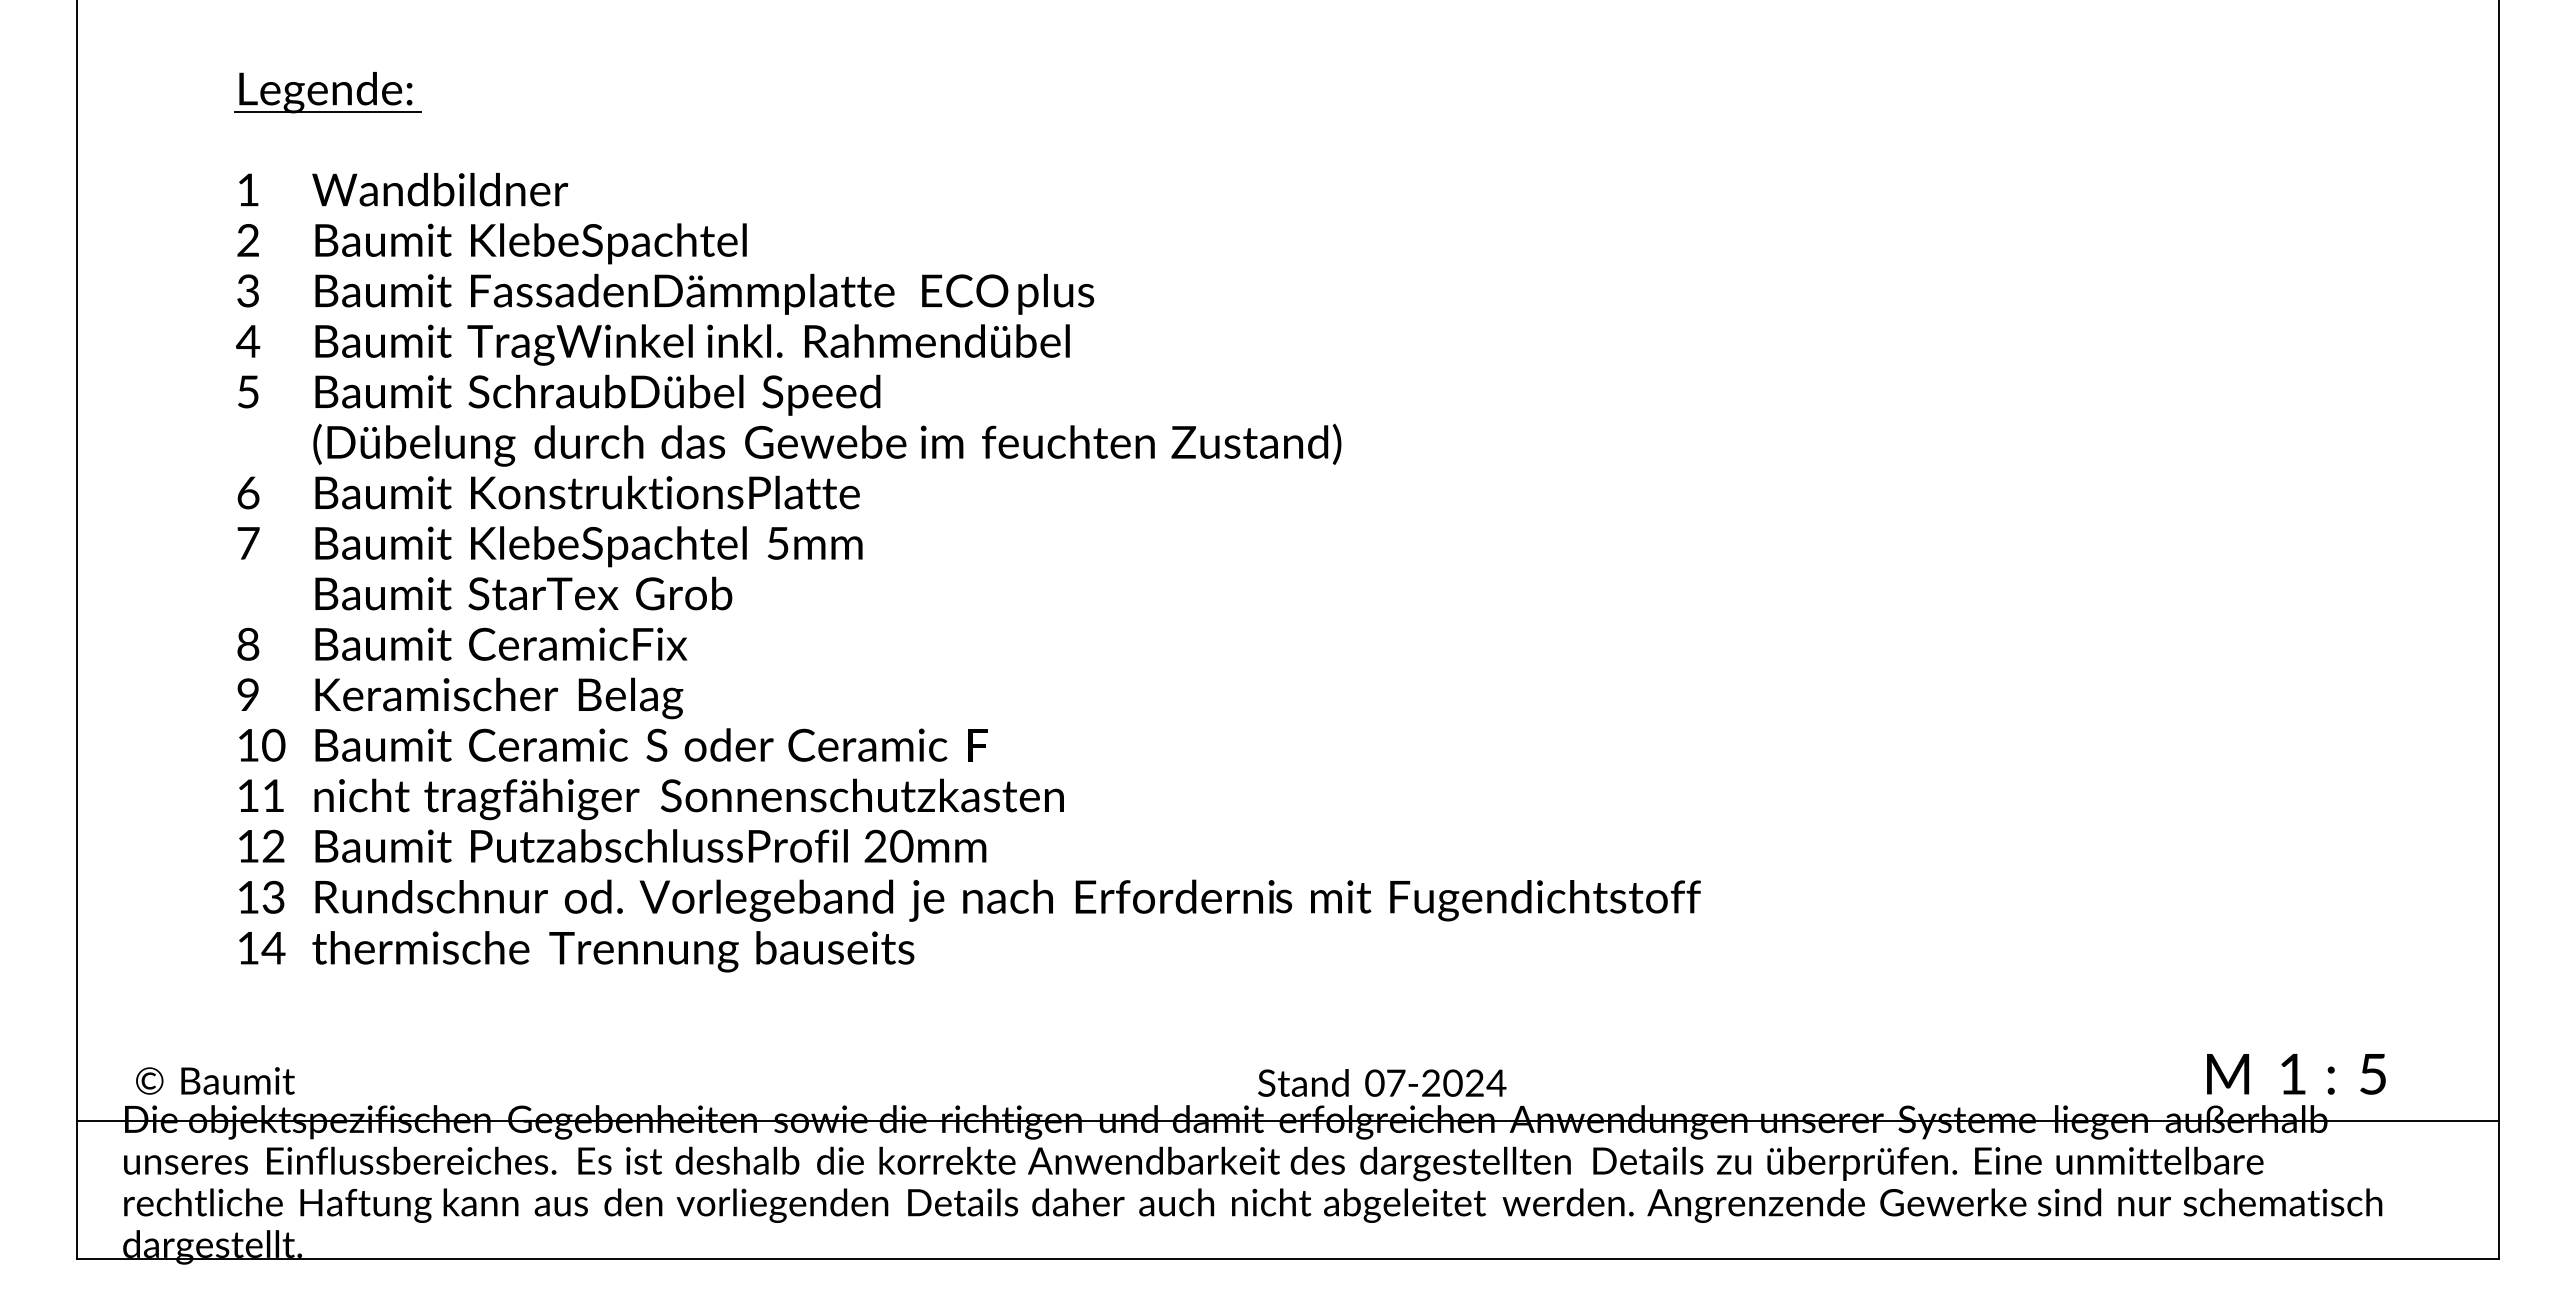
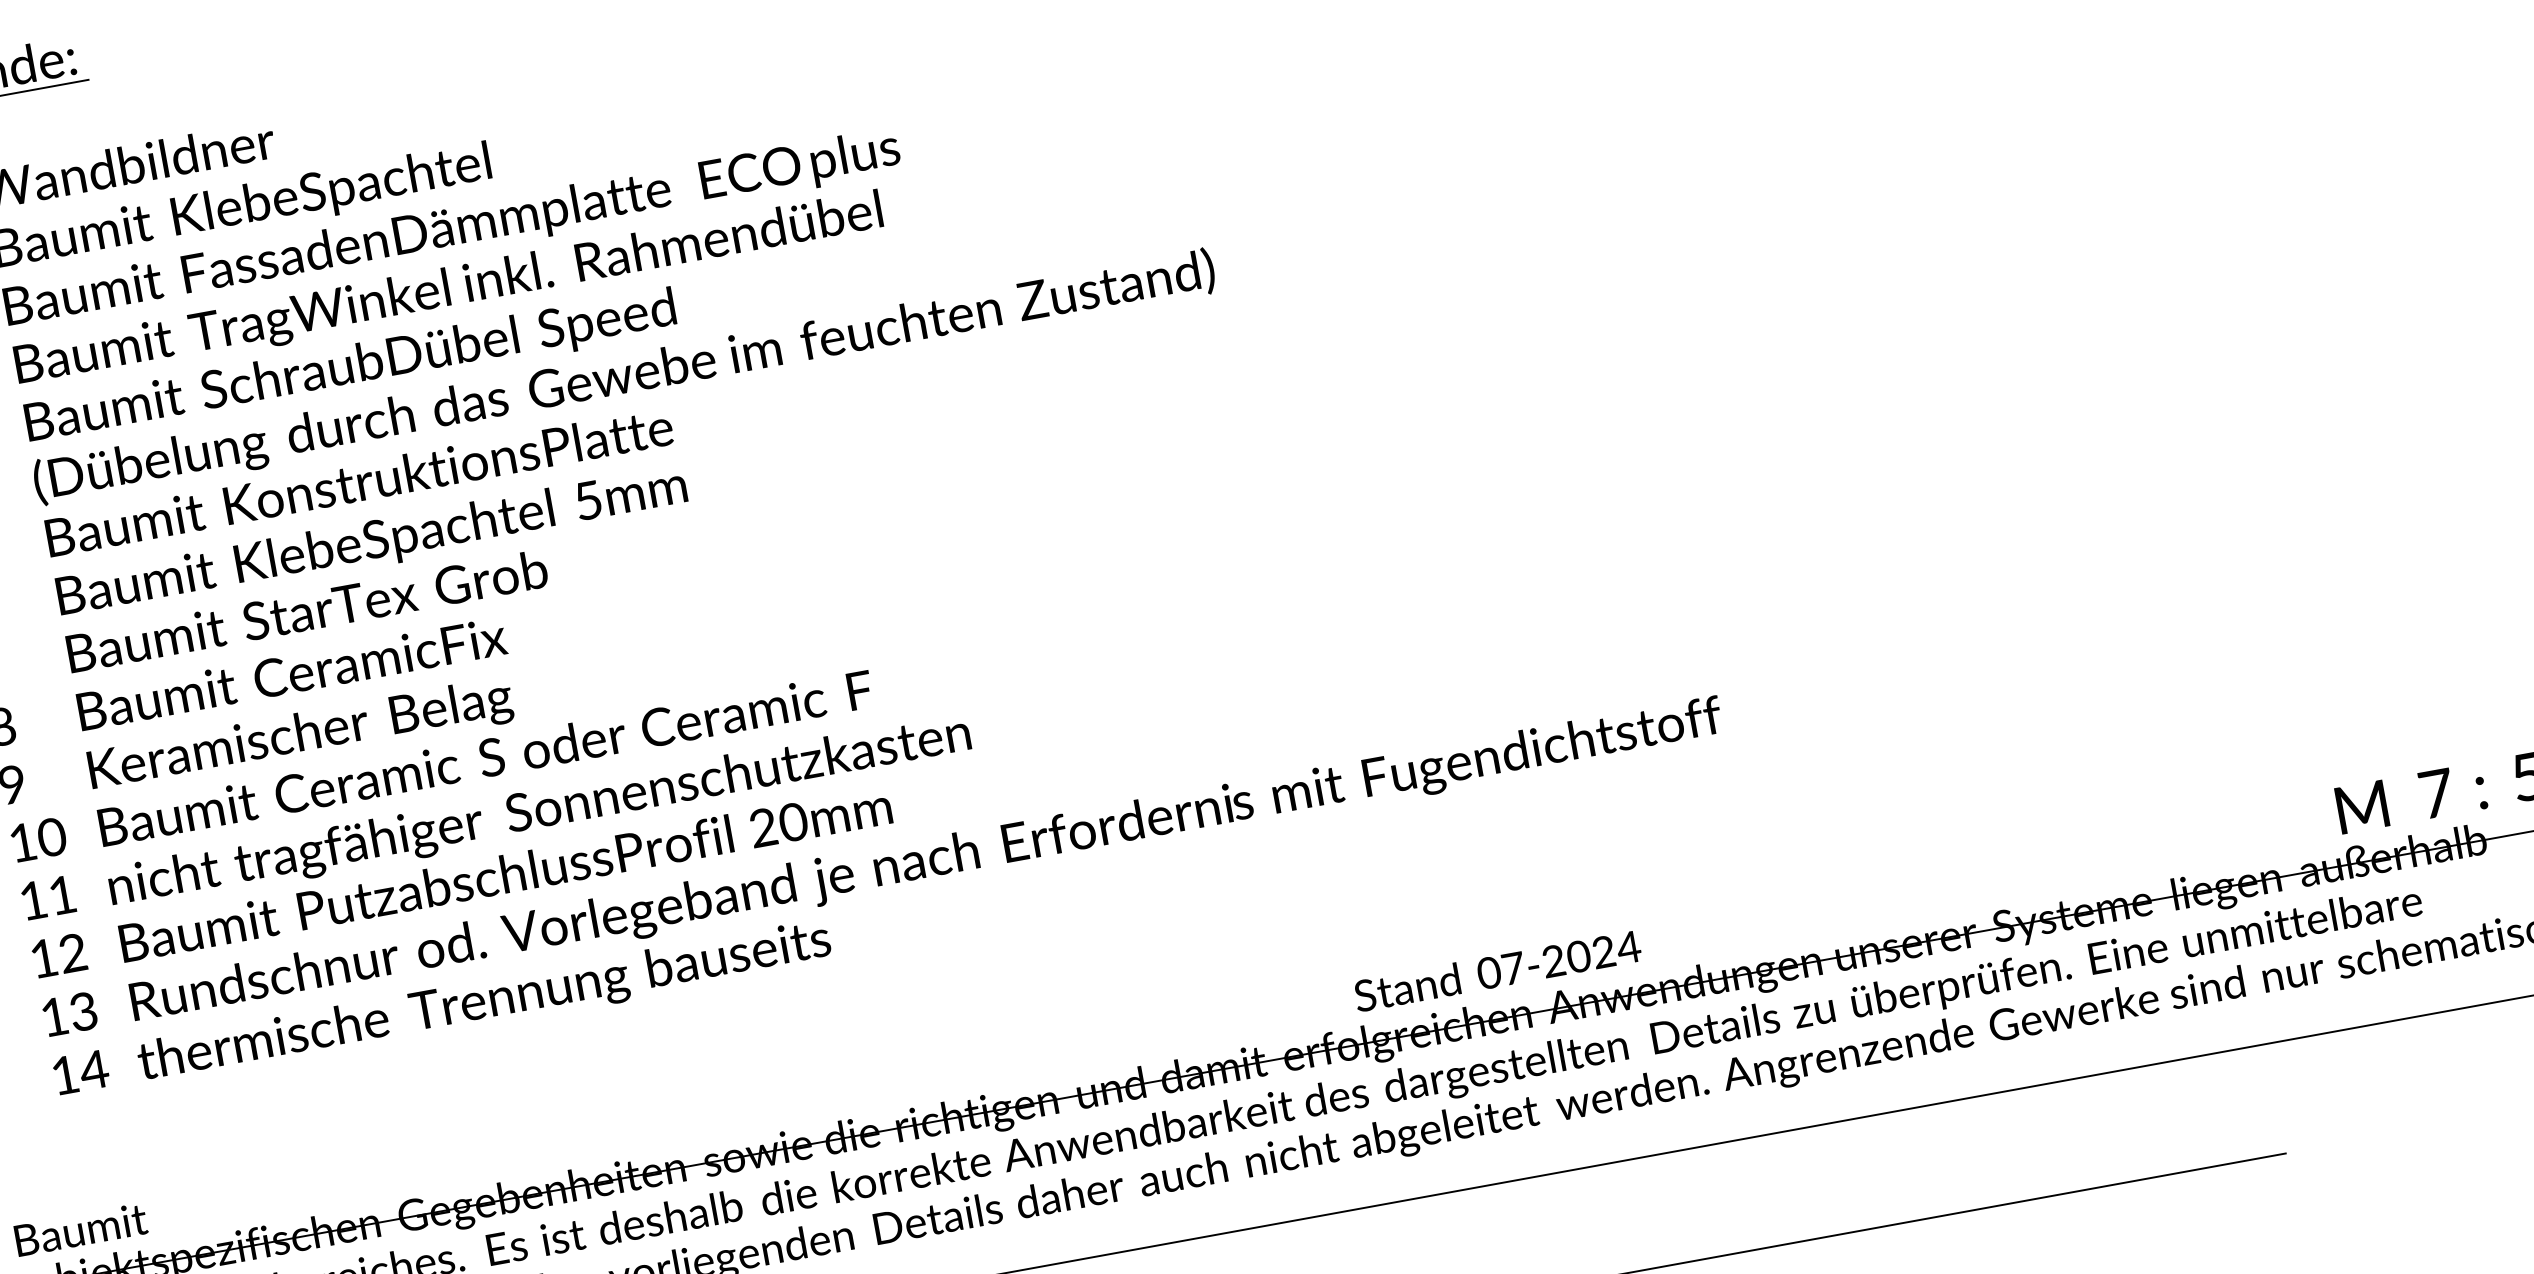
text: (2293, 1074) -> (2437, 793), 1 -> 7
text: (1382, 1082) -> (1497, 970), moved

